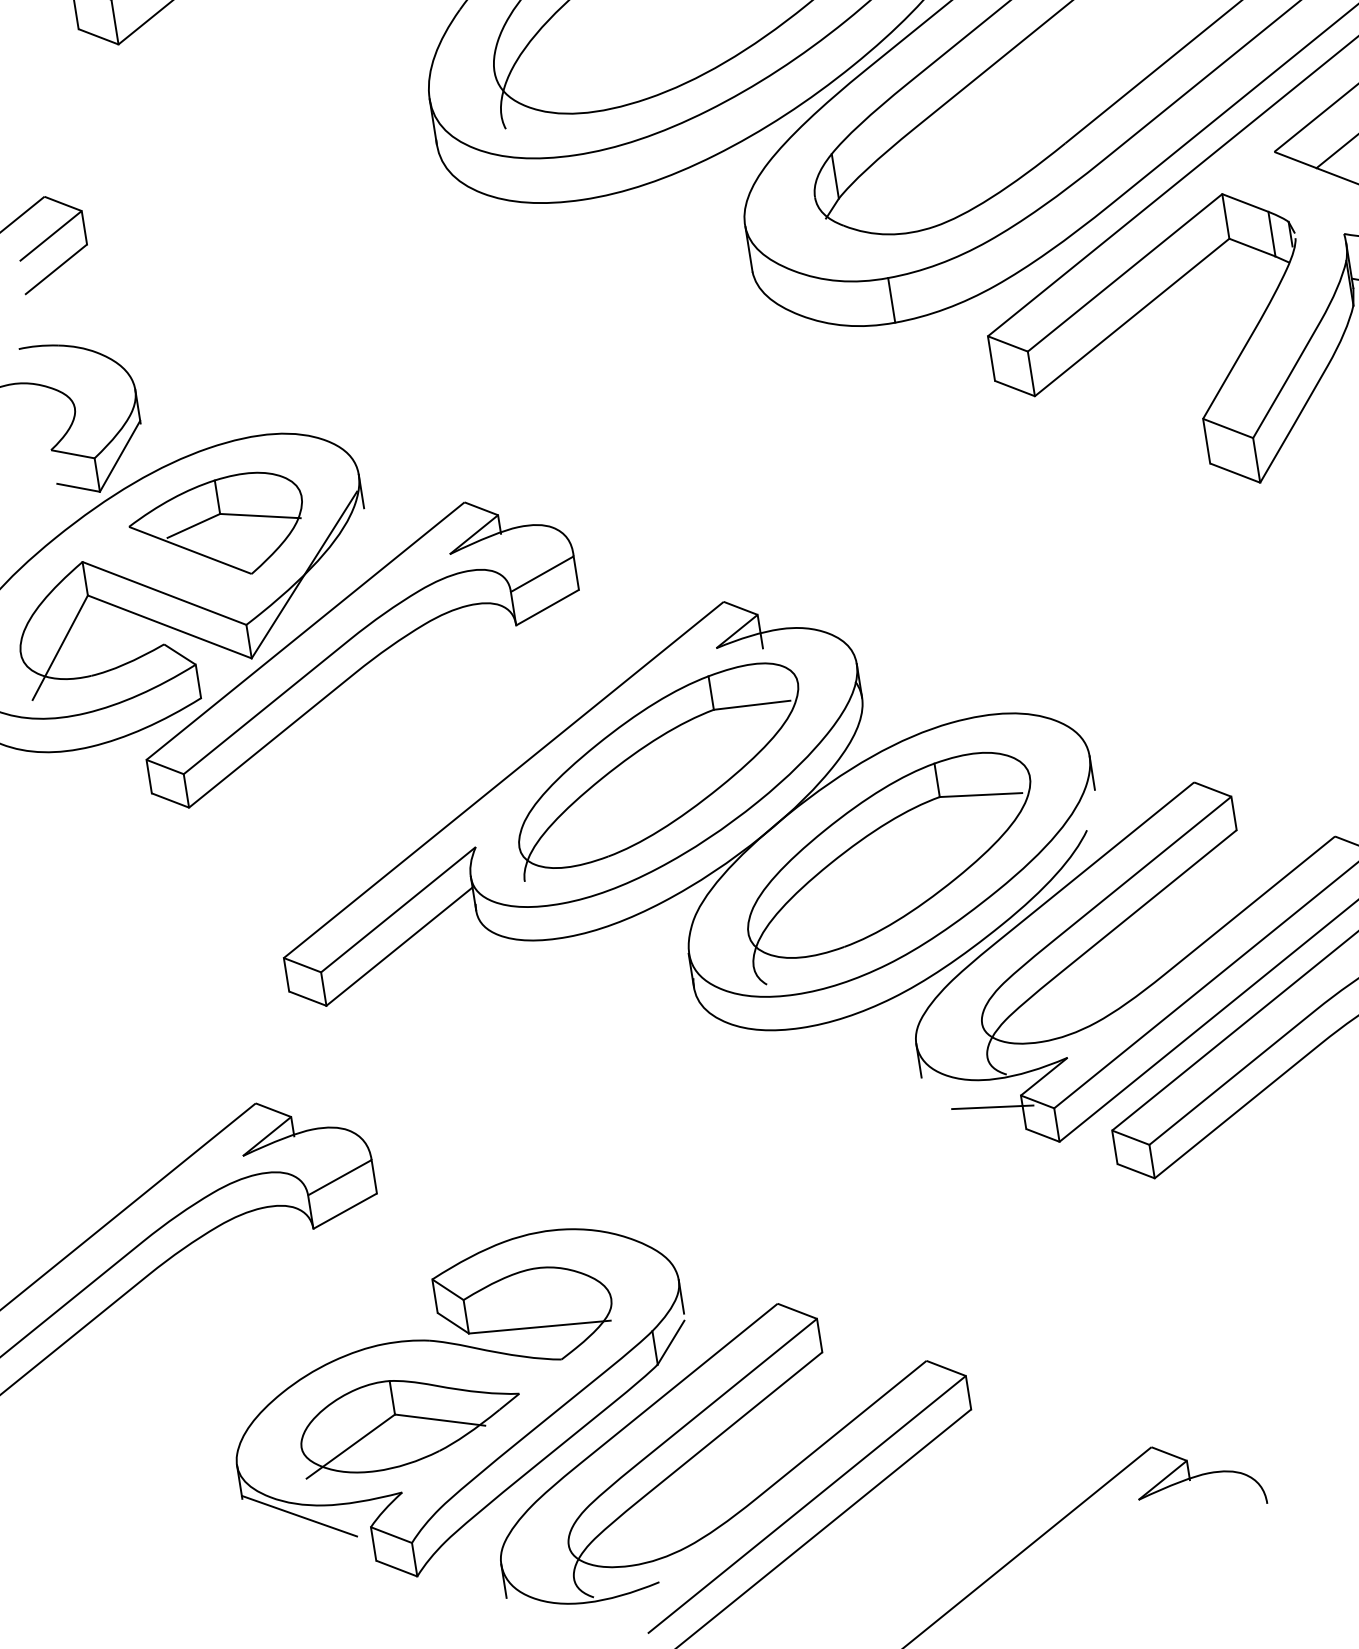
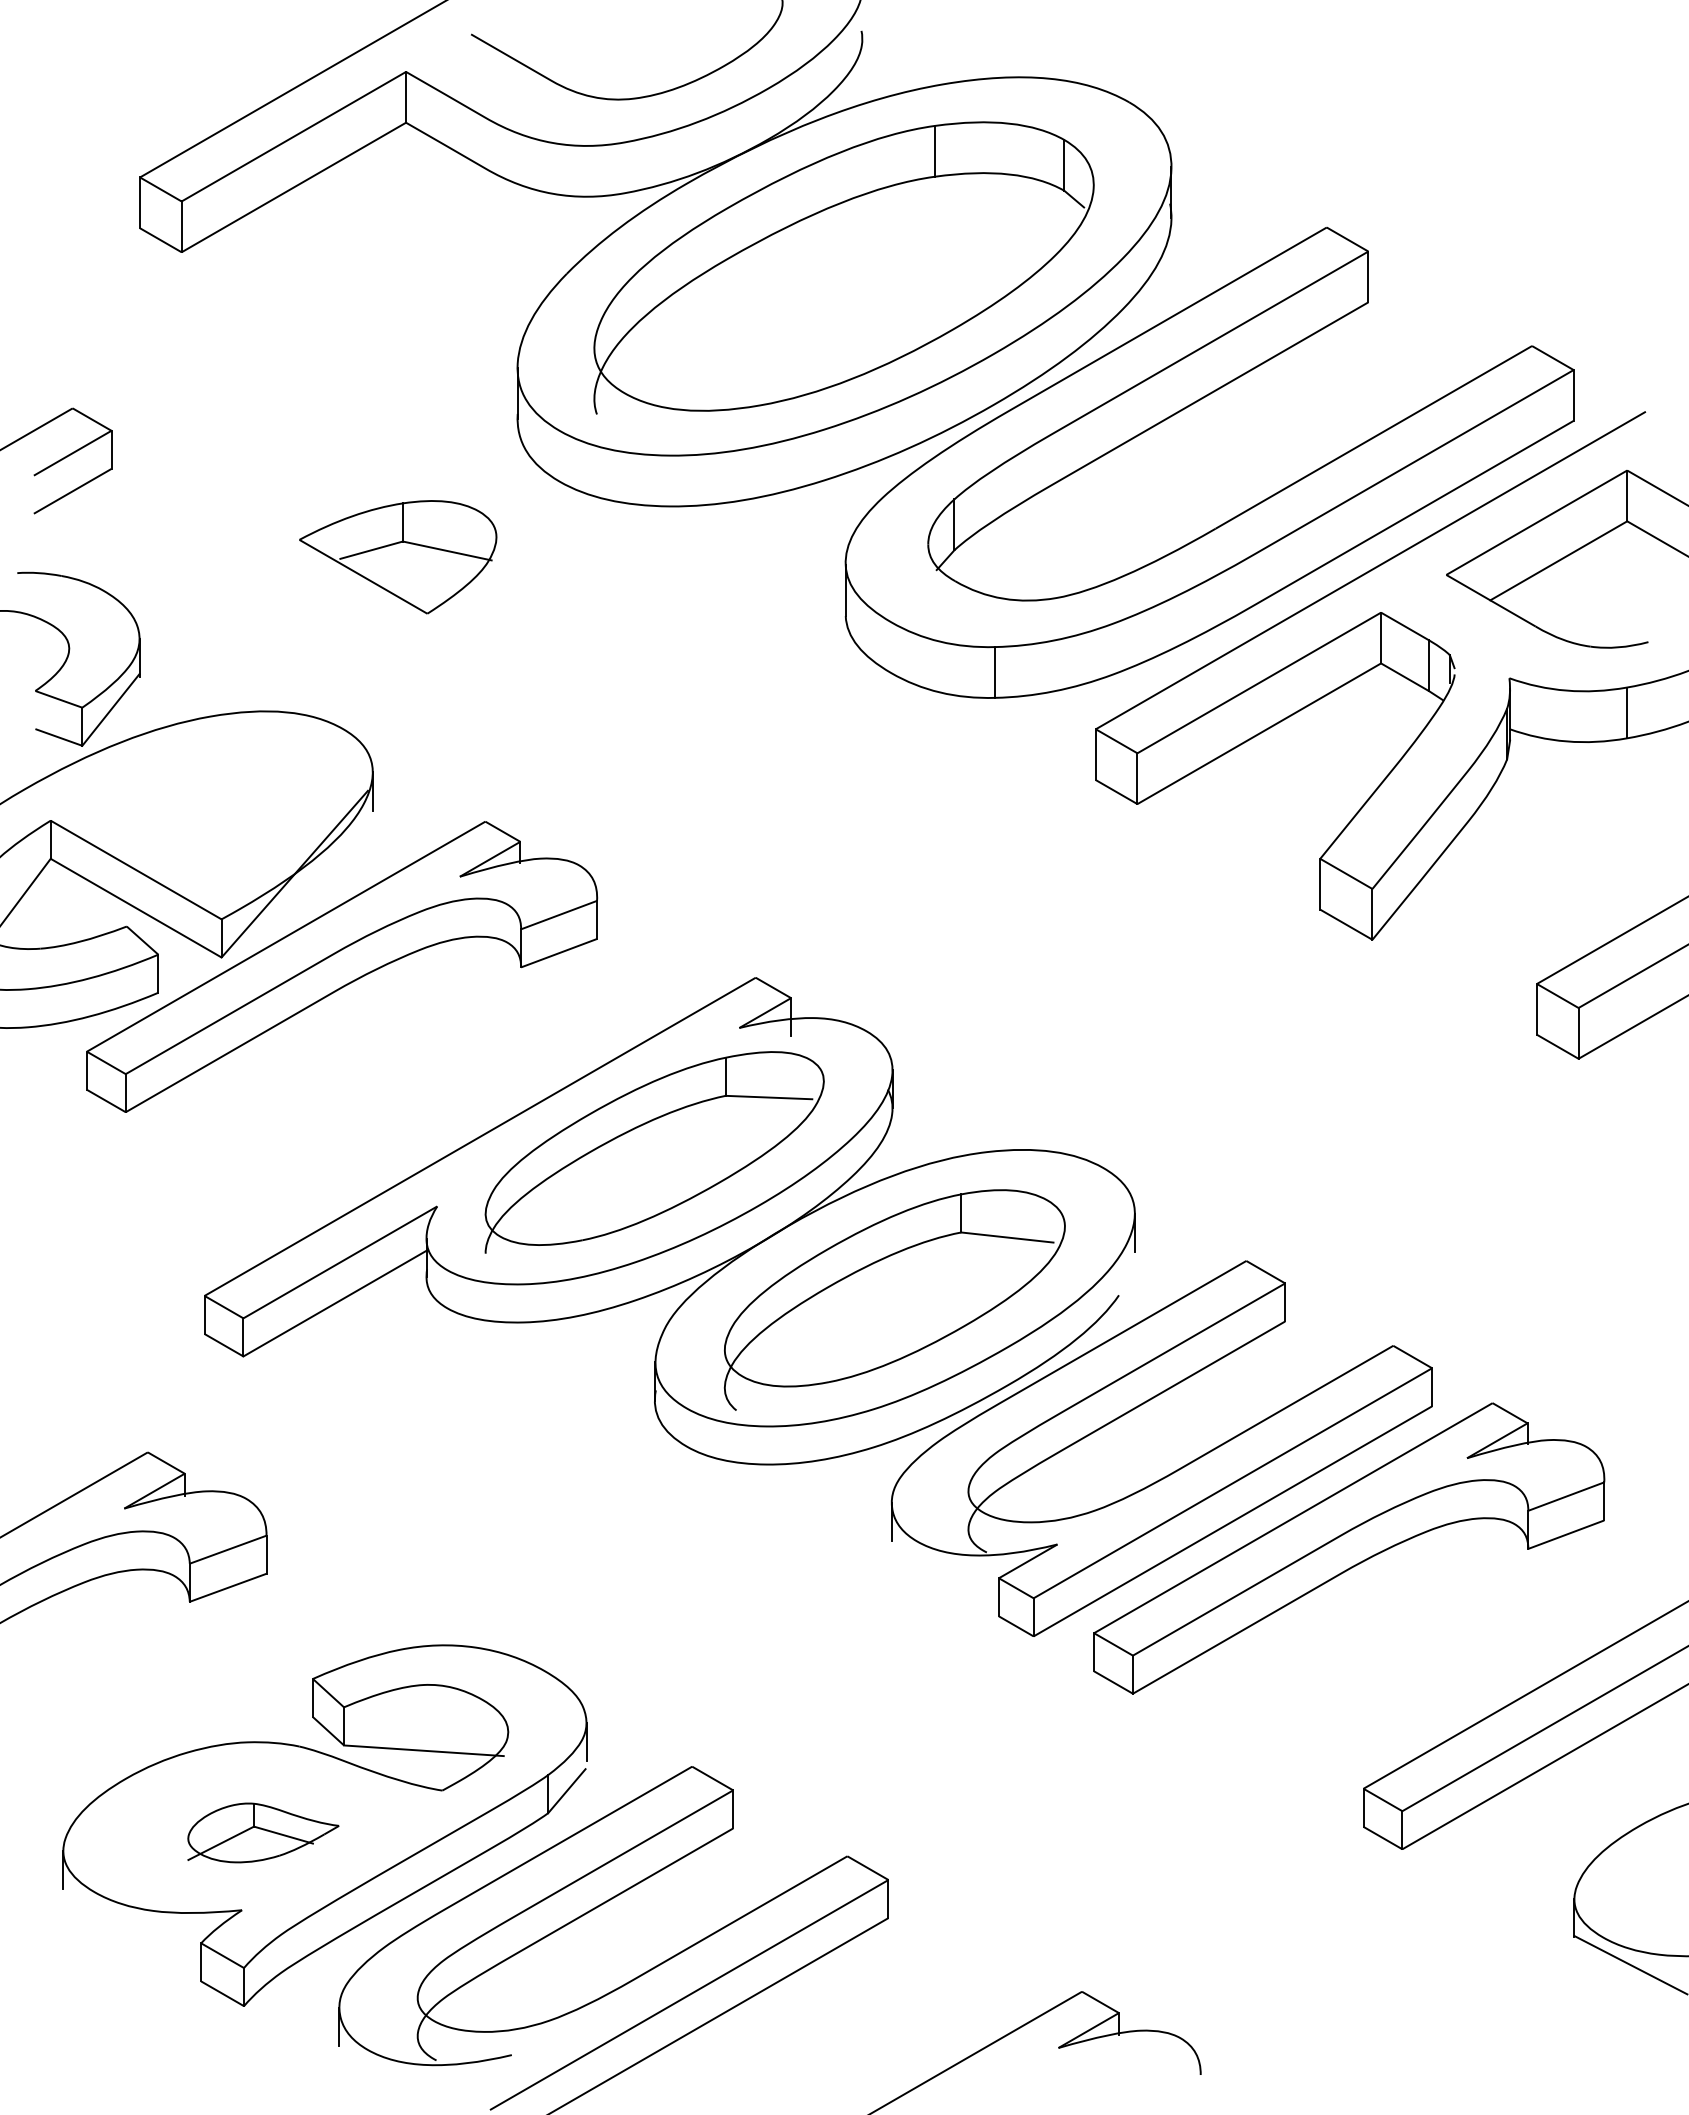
part: (218, 528) -> (398, 557), moved
line: (992, 1107) -> (965, 1586), removed
part: (410, 1421) -> (263, 1832), size x0.6
line: (299, 1516) -> (123, 1918), removed

